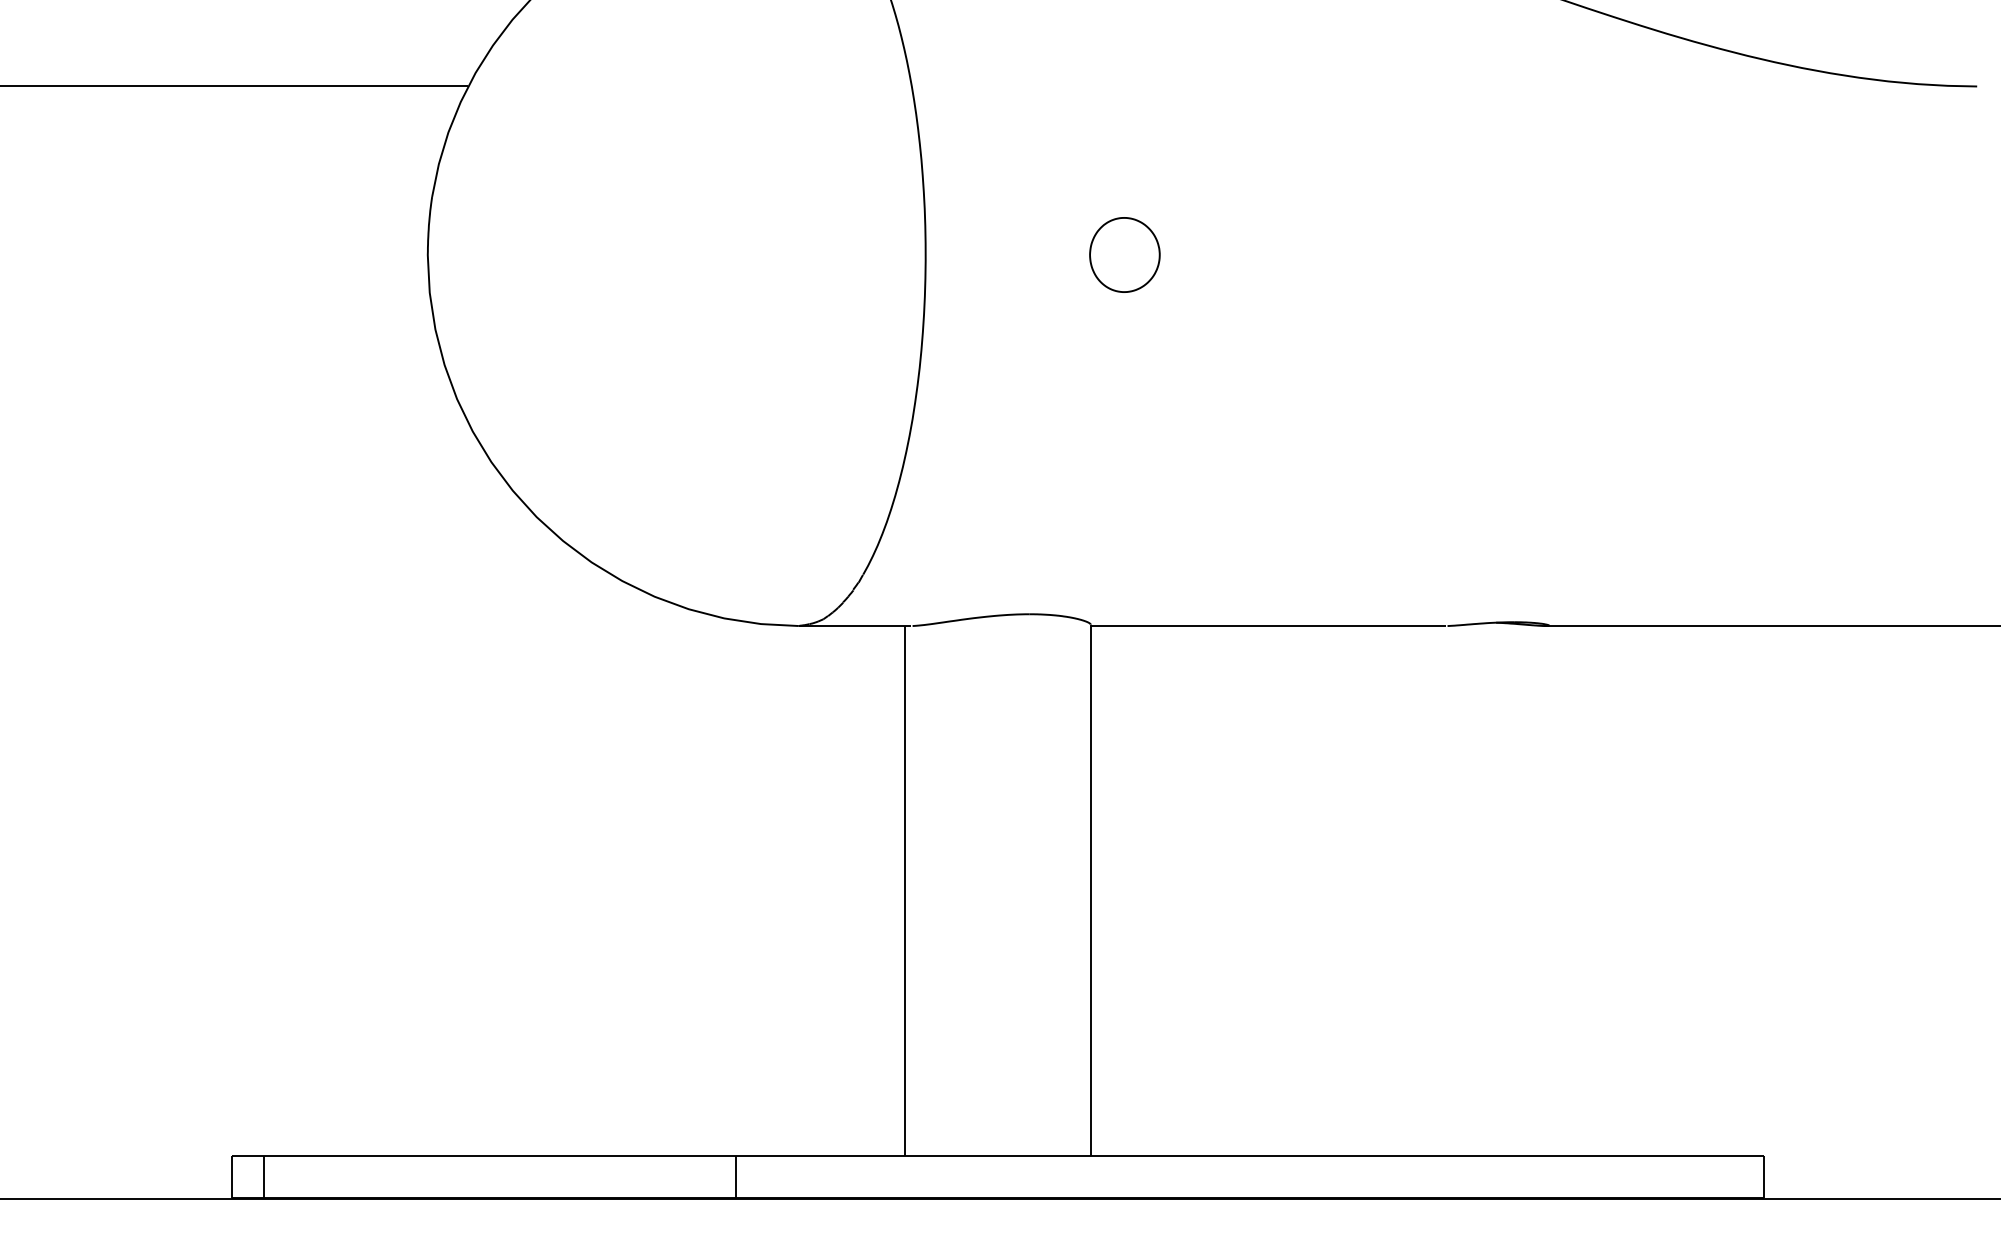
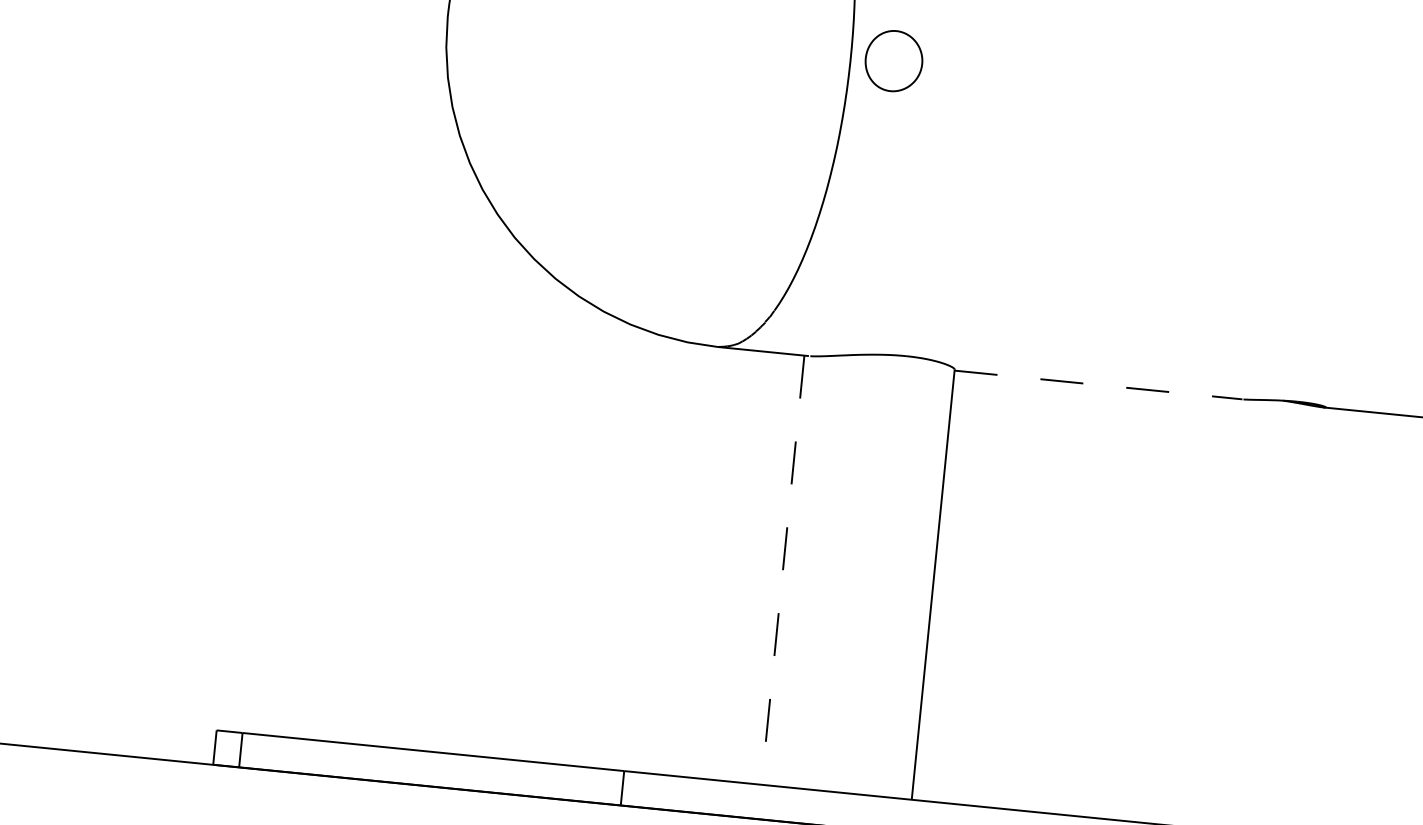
part: (1124, 254) -> (893, 60), moved
line: (1268, 626) -> (1098, 385), solid -> dashed
line: (905, 891) -> (783, 570), solid -> dashed

